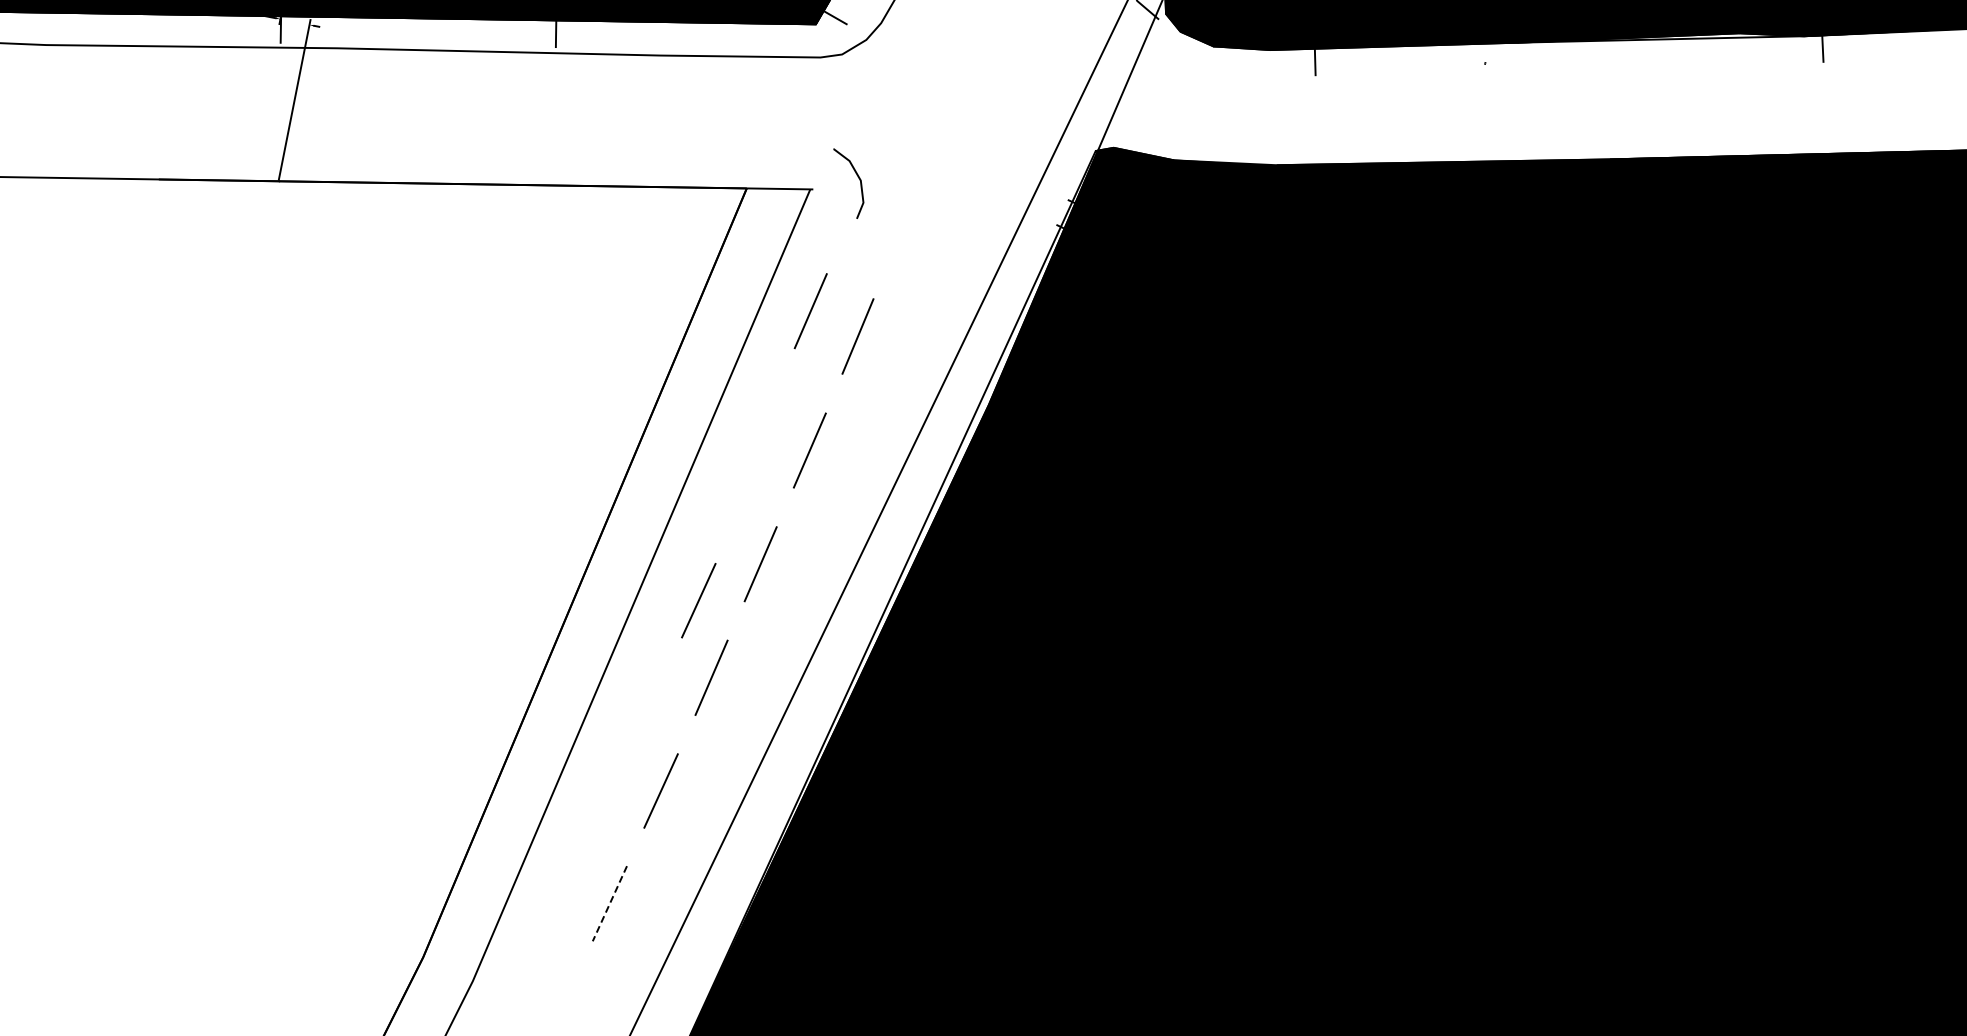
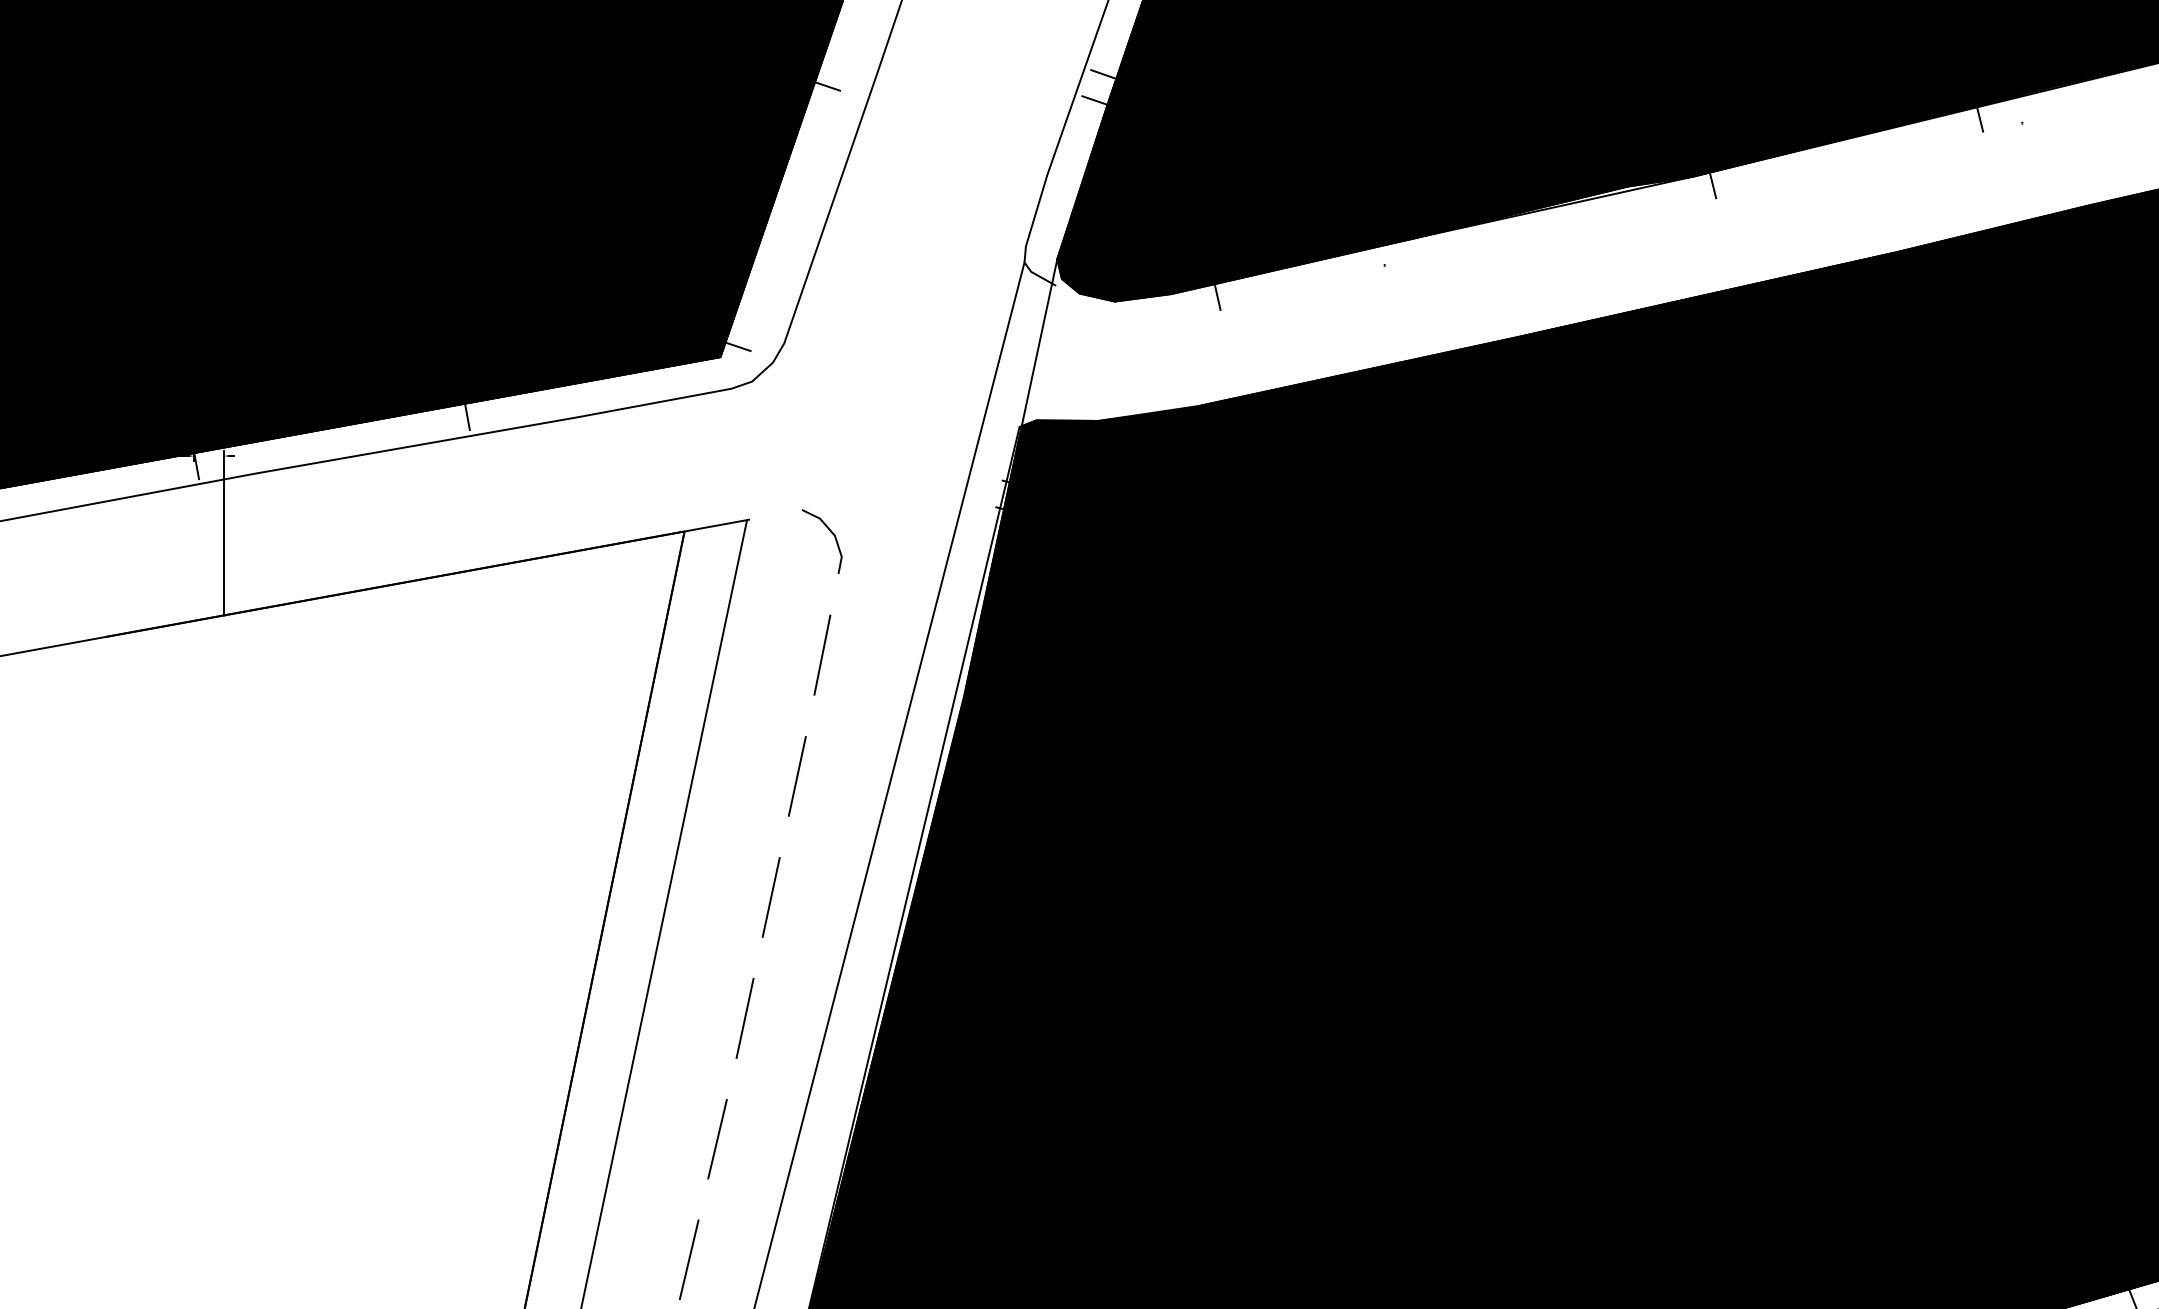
curve: (857, 176) -> (830, 532), moved
line: (810, 311) -> (770, 639), removed
line: (698, 600) -> (717, 945), removed
line: (610, 904) -> (689, 1260), dashed -> solid

